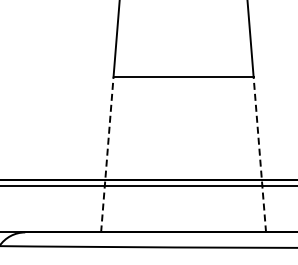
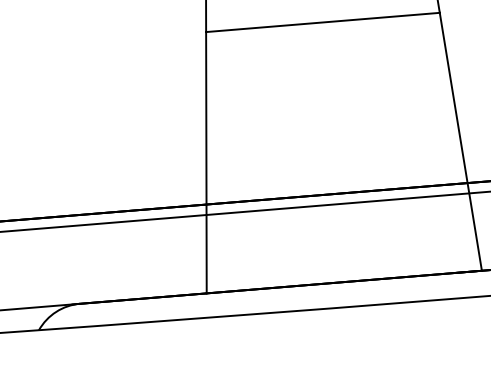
line: (107, 154) -> (206, 162), dashed -> solid
line: (259, 154) -> (460, 141), dashed -> solid

